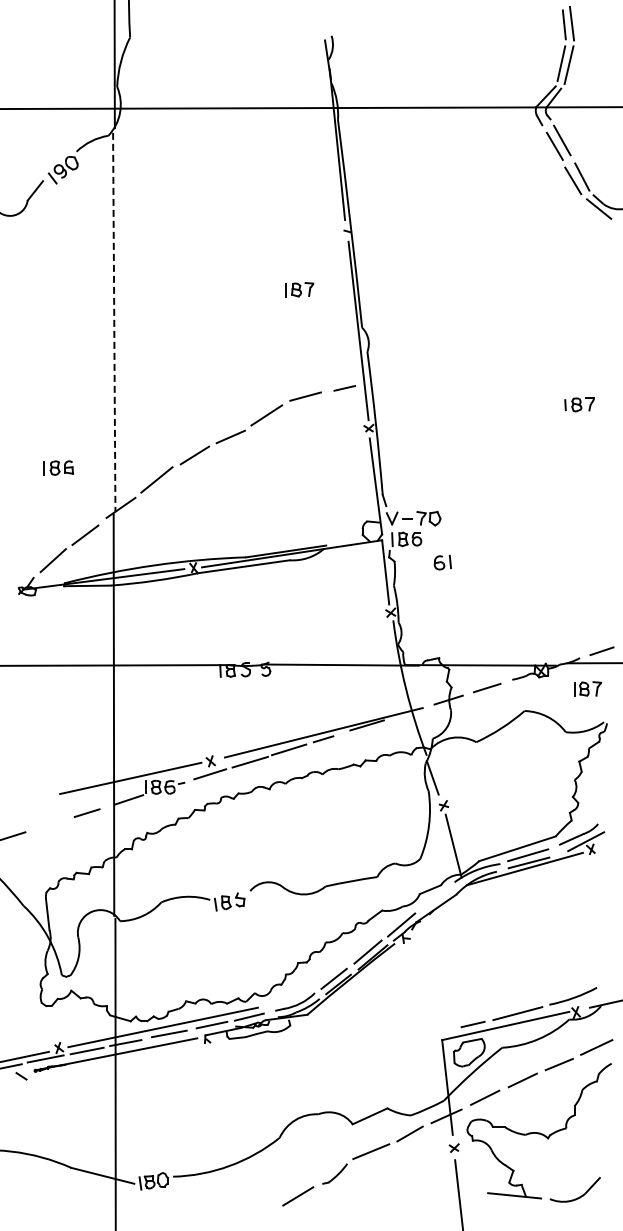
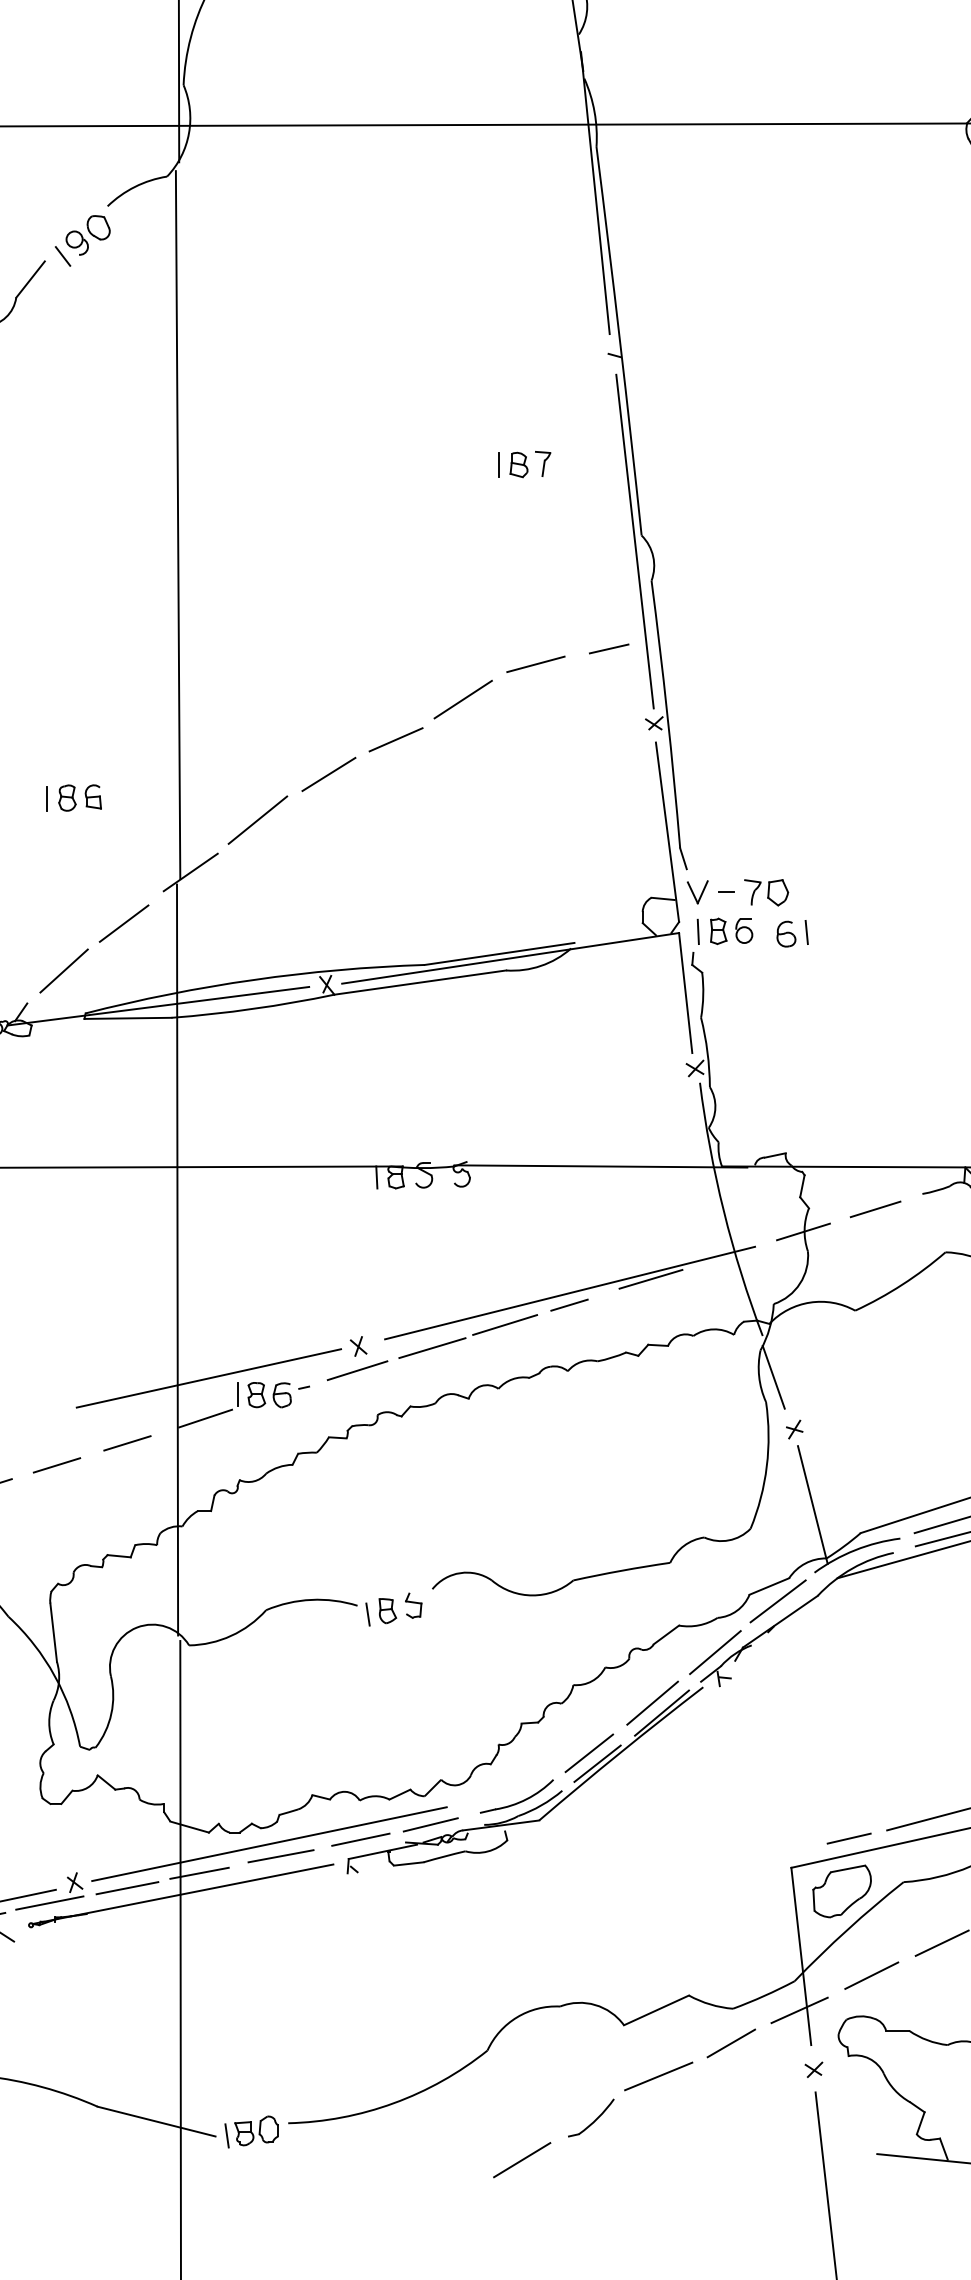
line: (114, 322) -> (178, 525), dashed -> solid
part: (442, 562) -> (791, 933), moved
line: (49, 824) -> (56, 1464), added
line: (434, 897) -> (776, 1601), added

